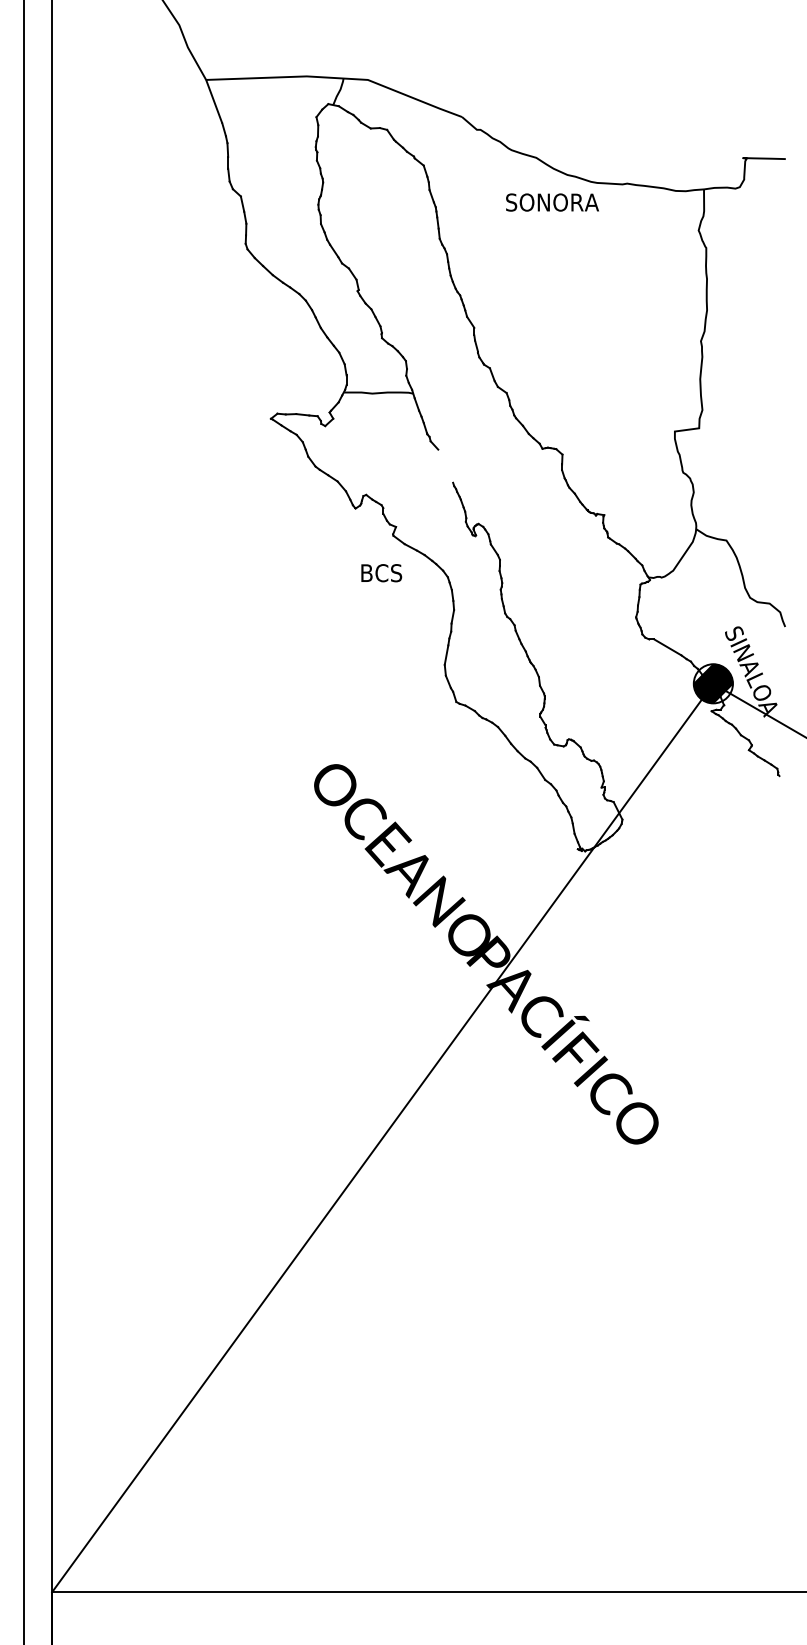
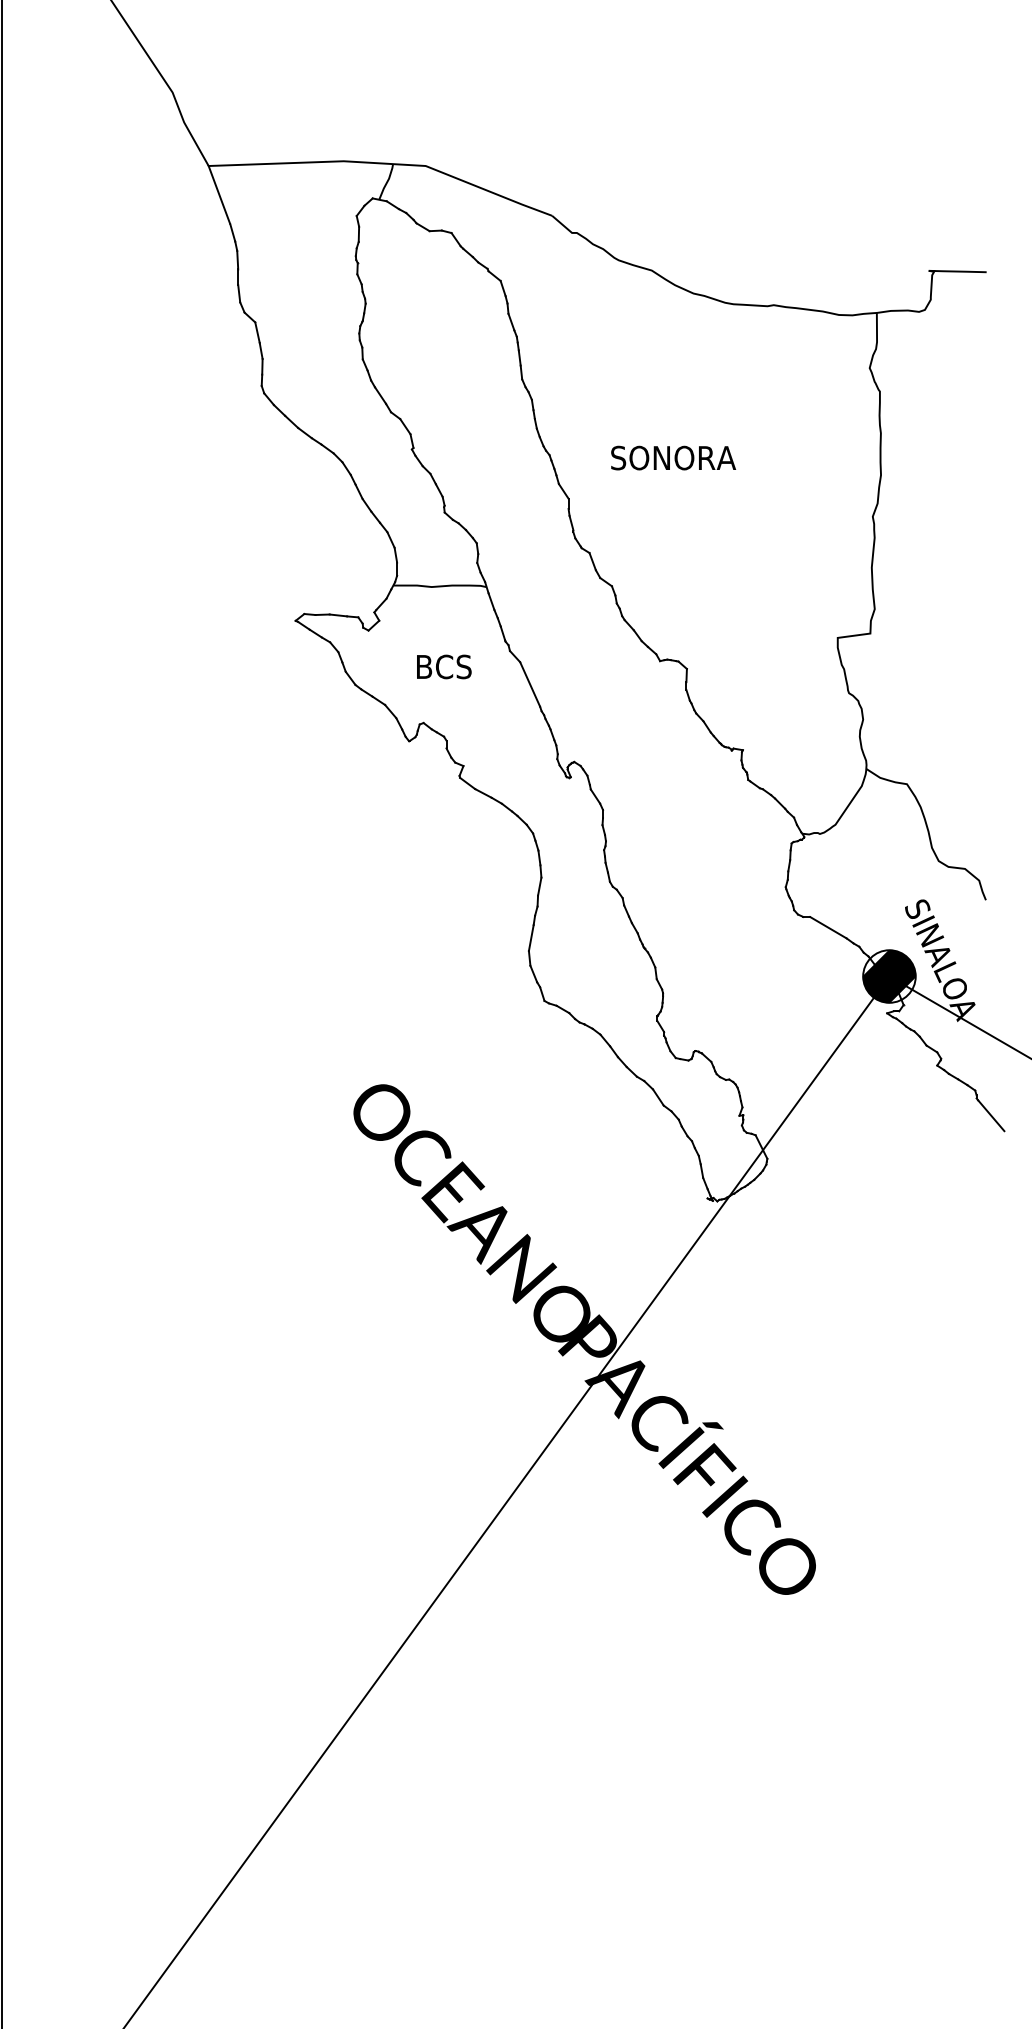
text: (552, 202) -> (673, 458), moved
line: (445, 465) -> (529, 683), added
text: (381, 573) -> (443, 667), moved
line: (789, 787) -> (991, 1115), added

